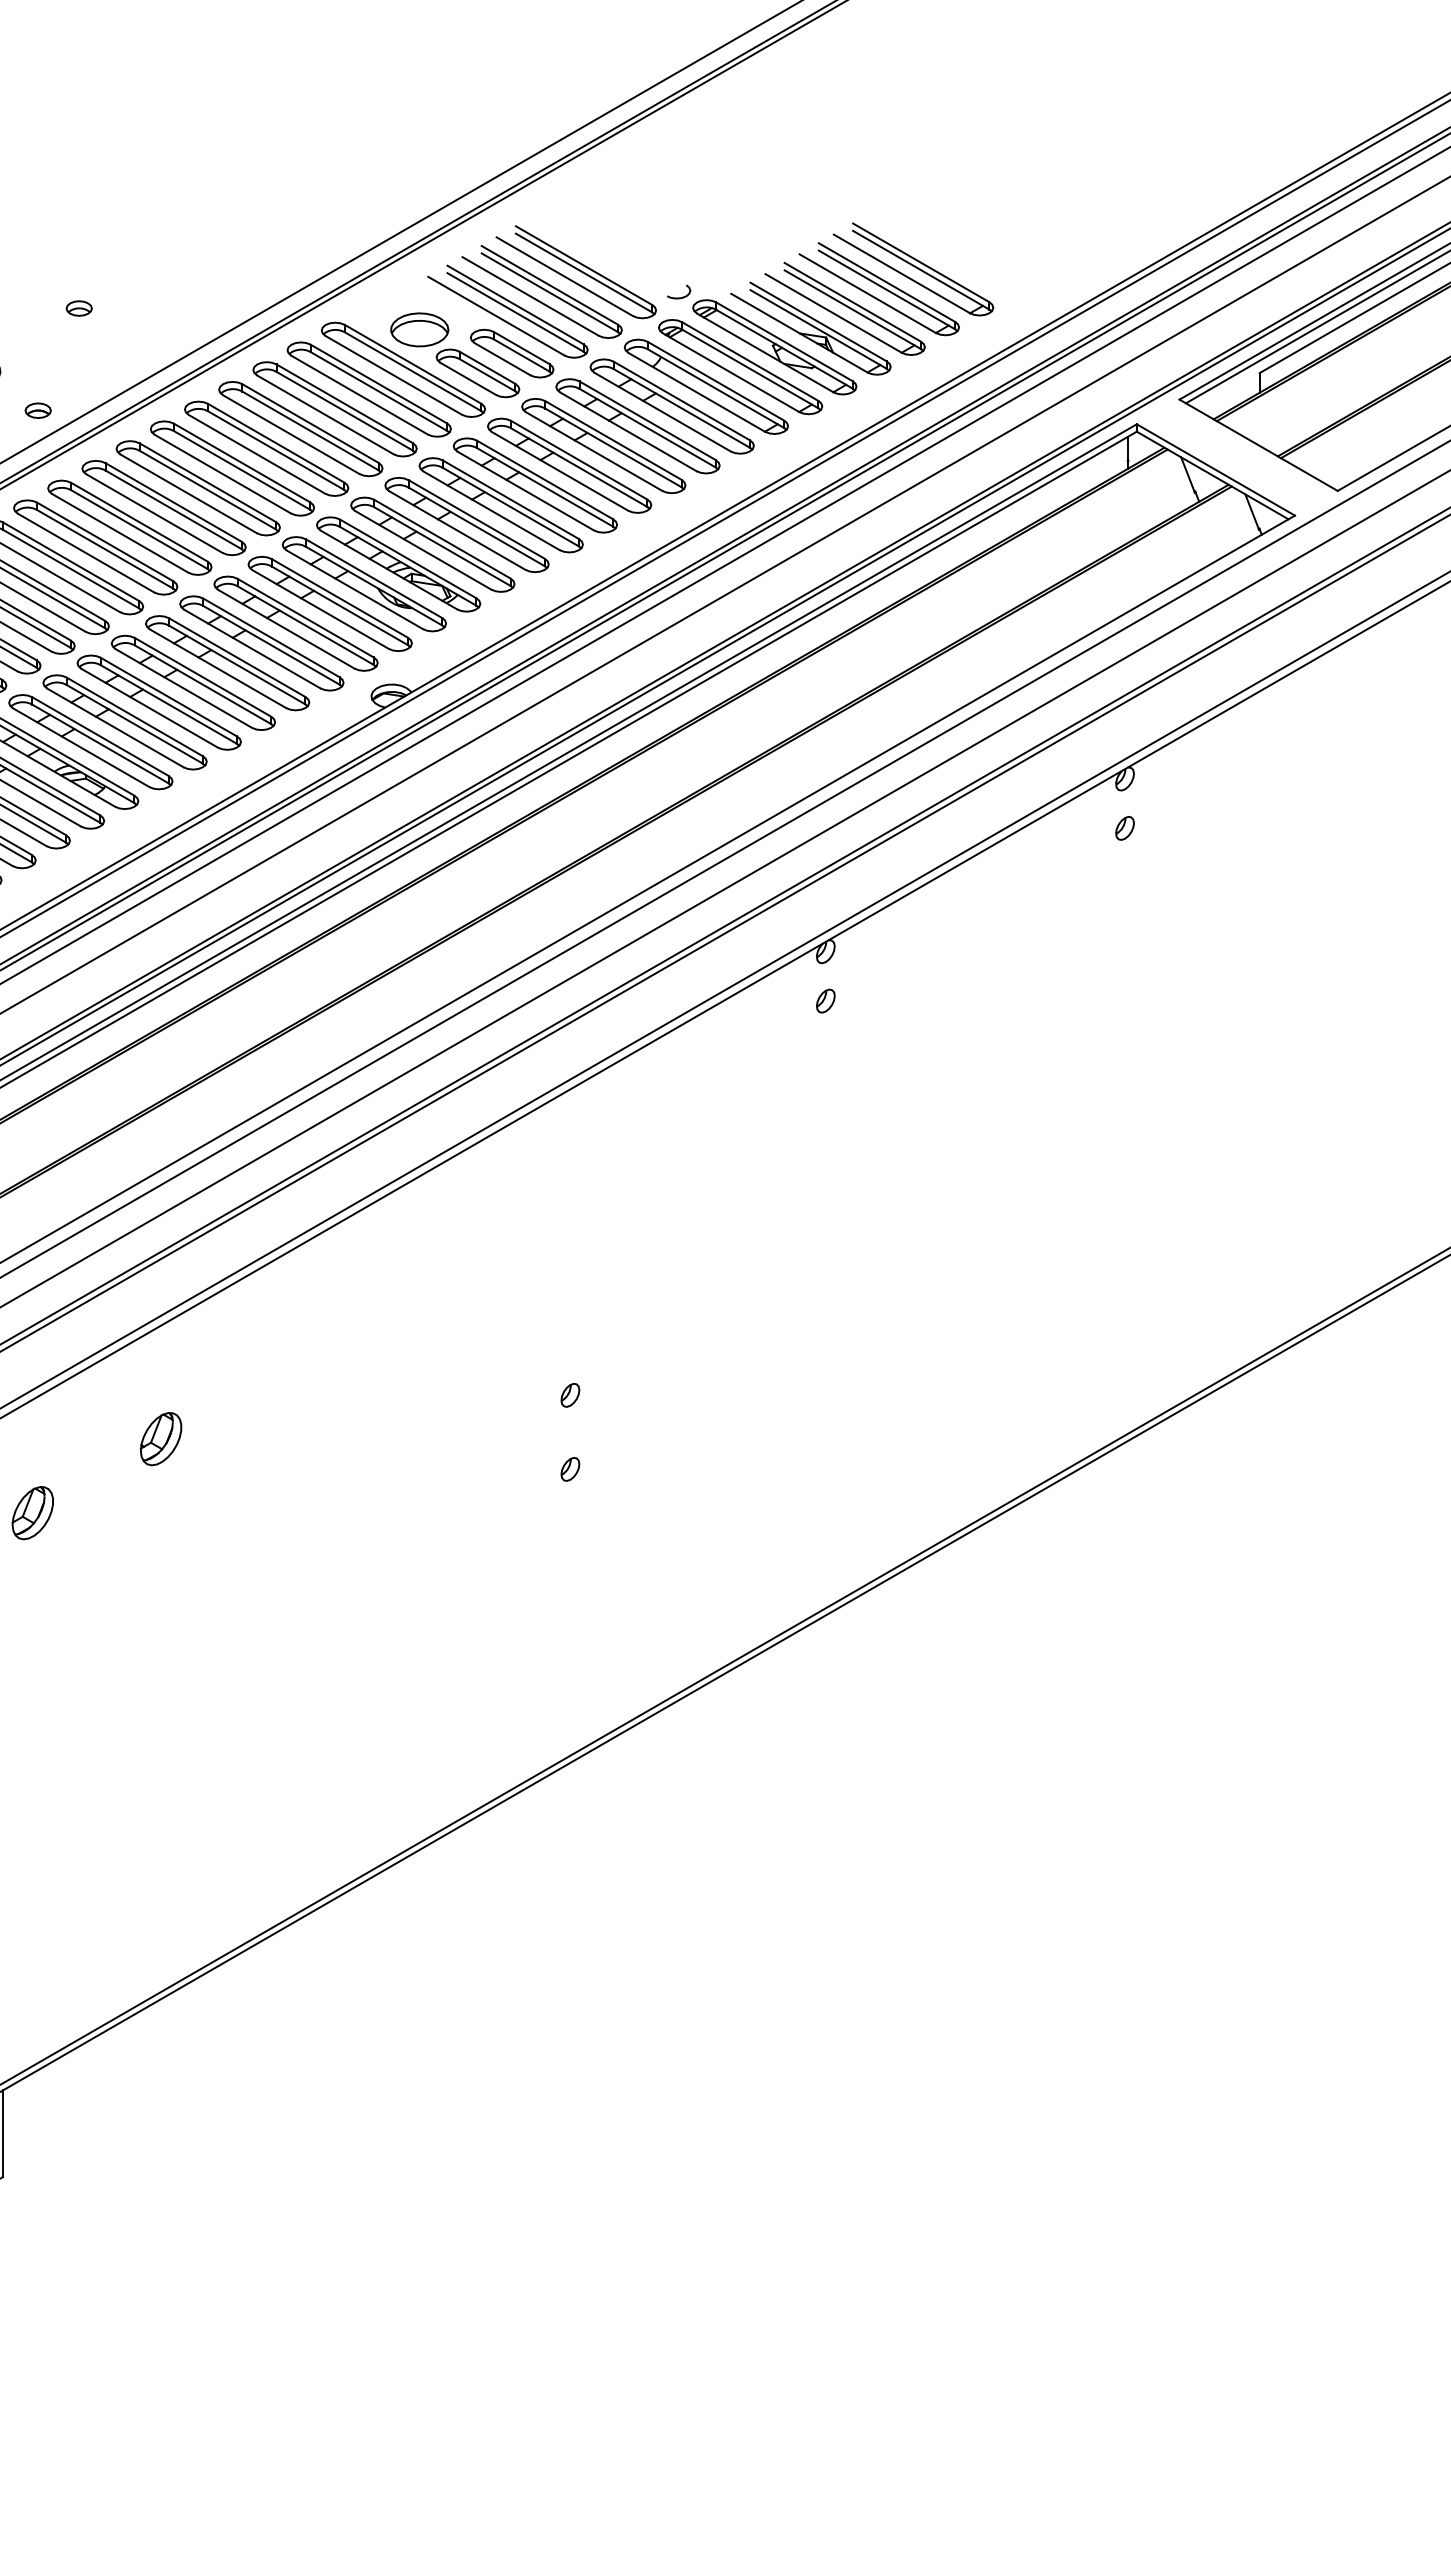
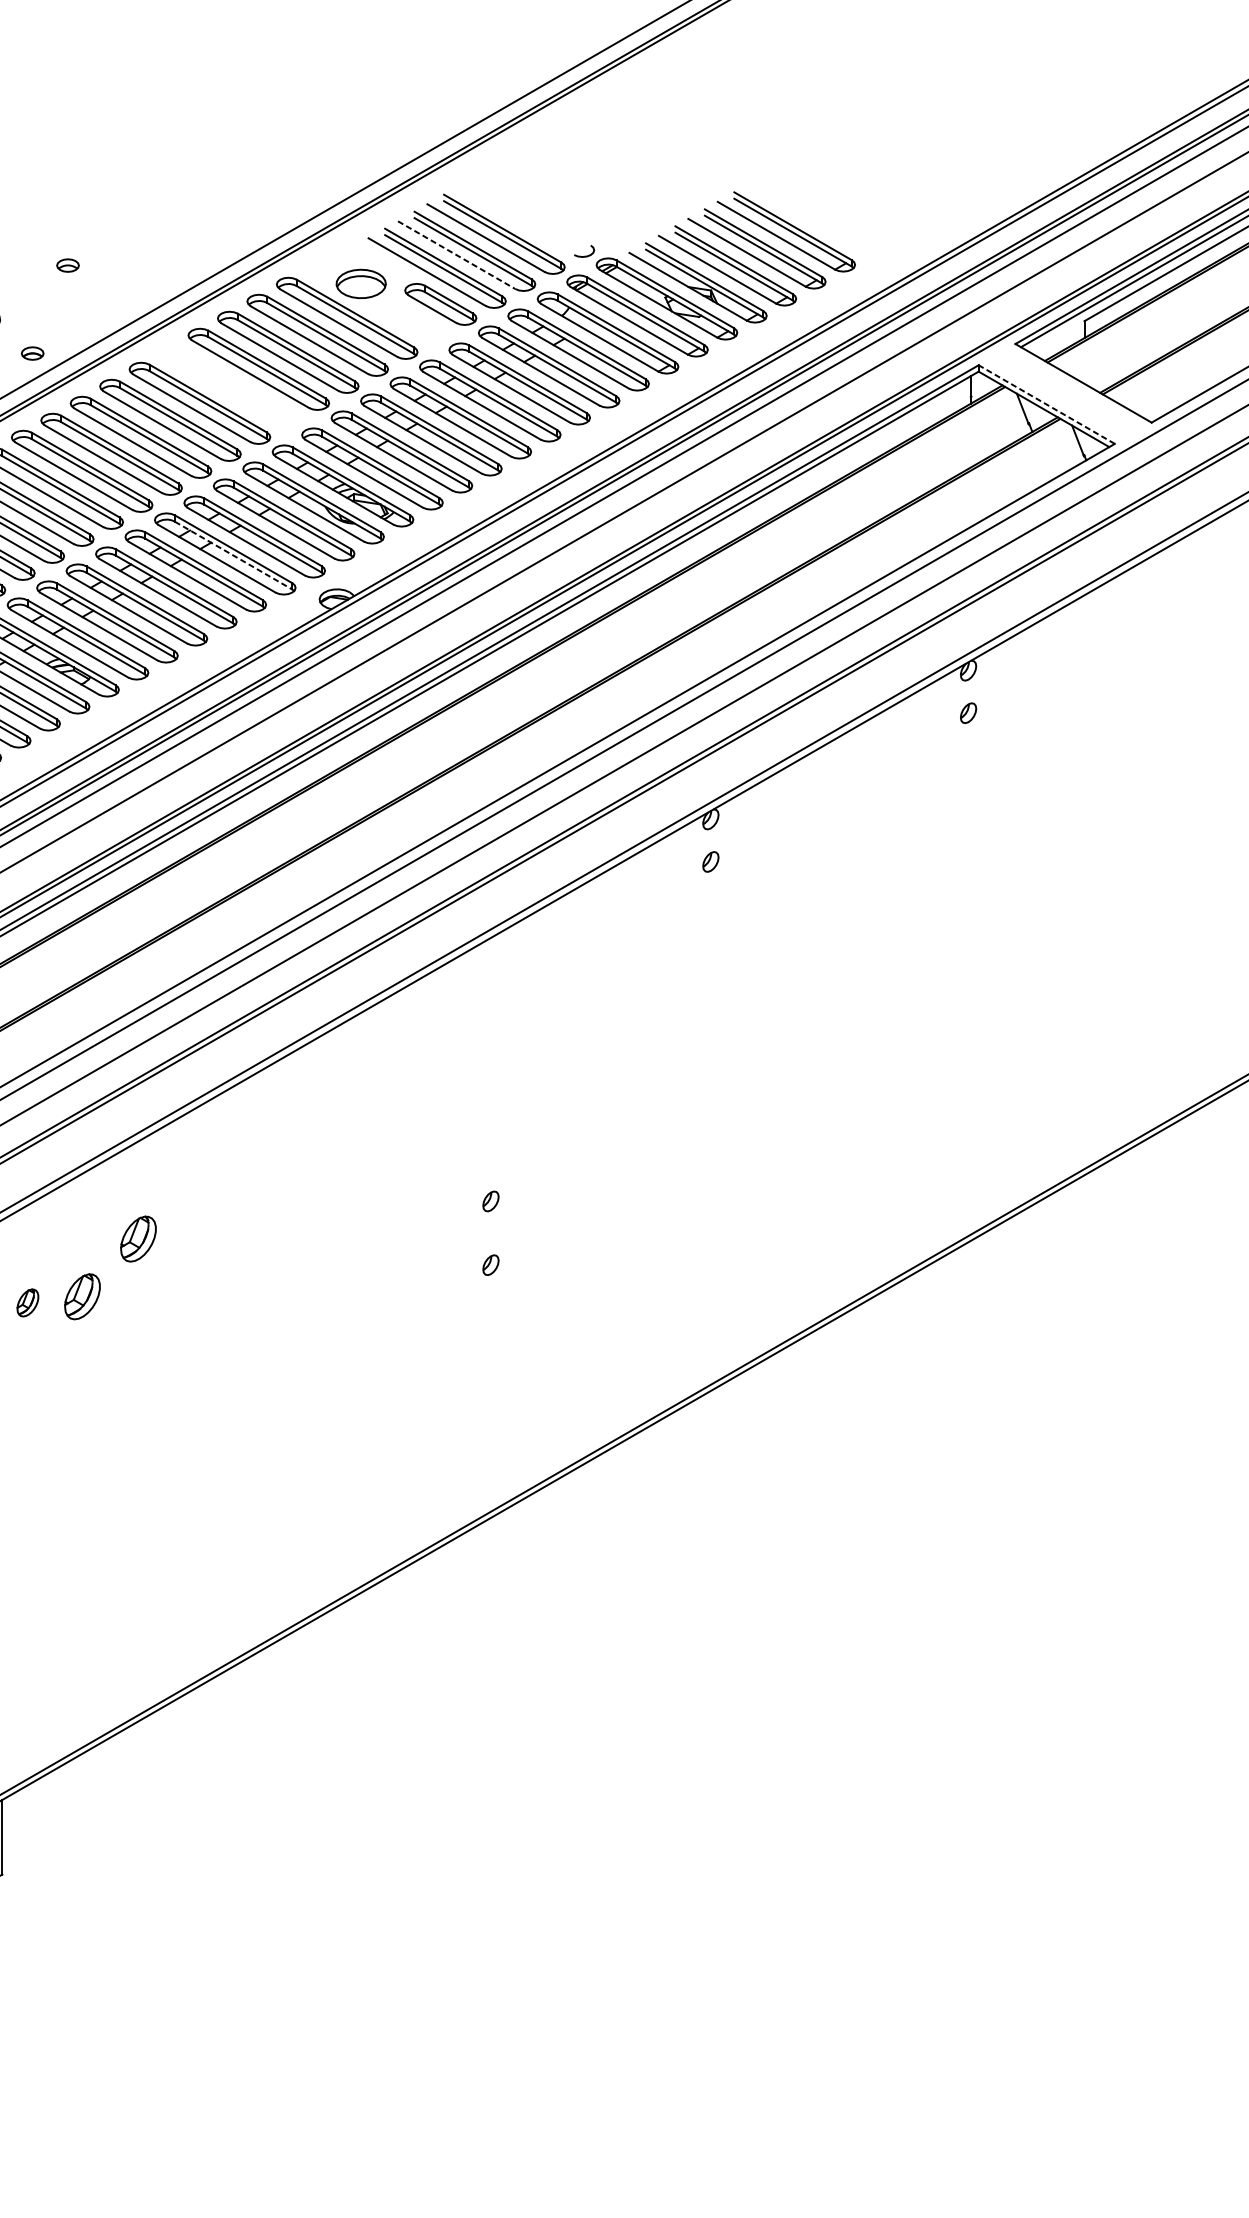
line: (530, 296) -> (456, 255), solid -> dashed
part: (477, 373) -> (410, 321), removed
part: (266, 448) -> (229, 386), removed
line: (1215, 469) -> (1046, 404), solid -> dashed
line: (271, 645) -> (233, 555), solid -> dashed
part: (95, 1505) -> (82, 1296), added
part: (32, 1513) -> (27, 1303), size x0.6

